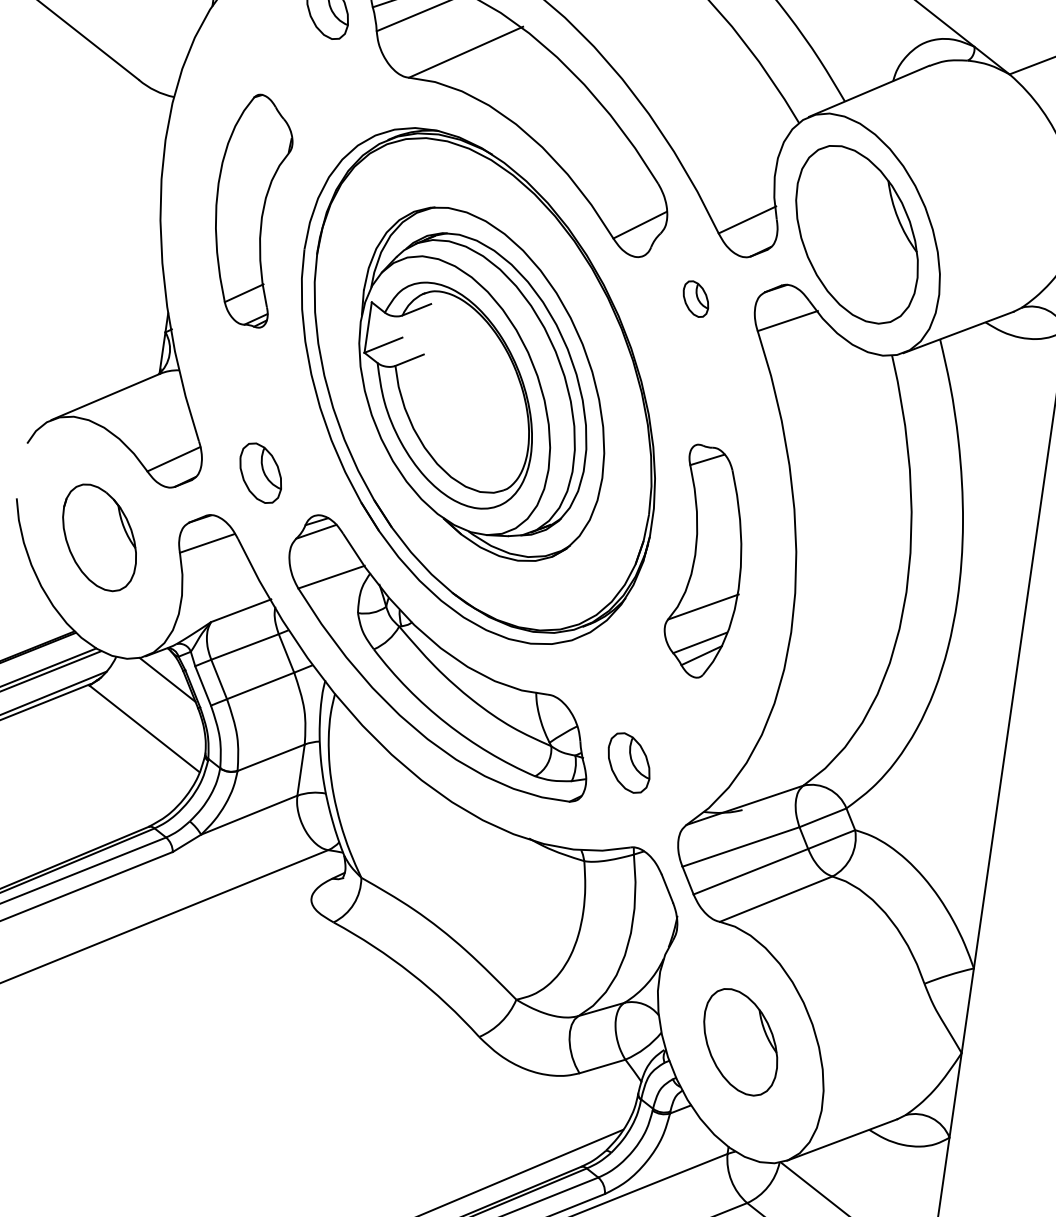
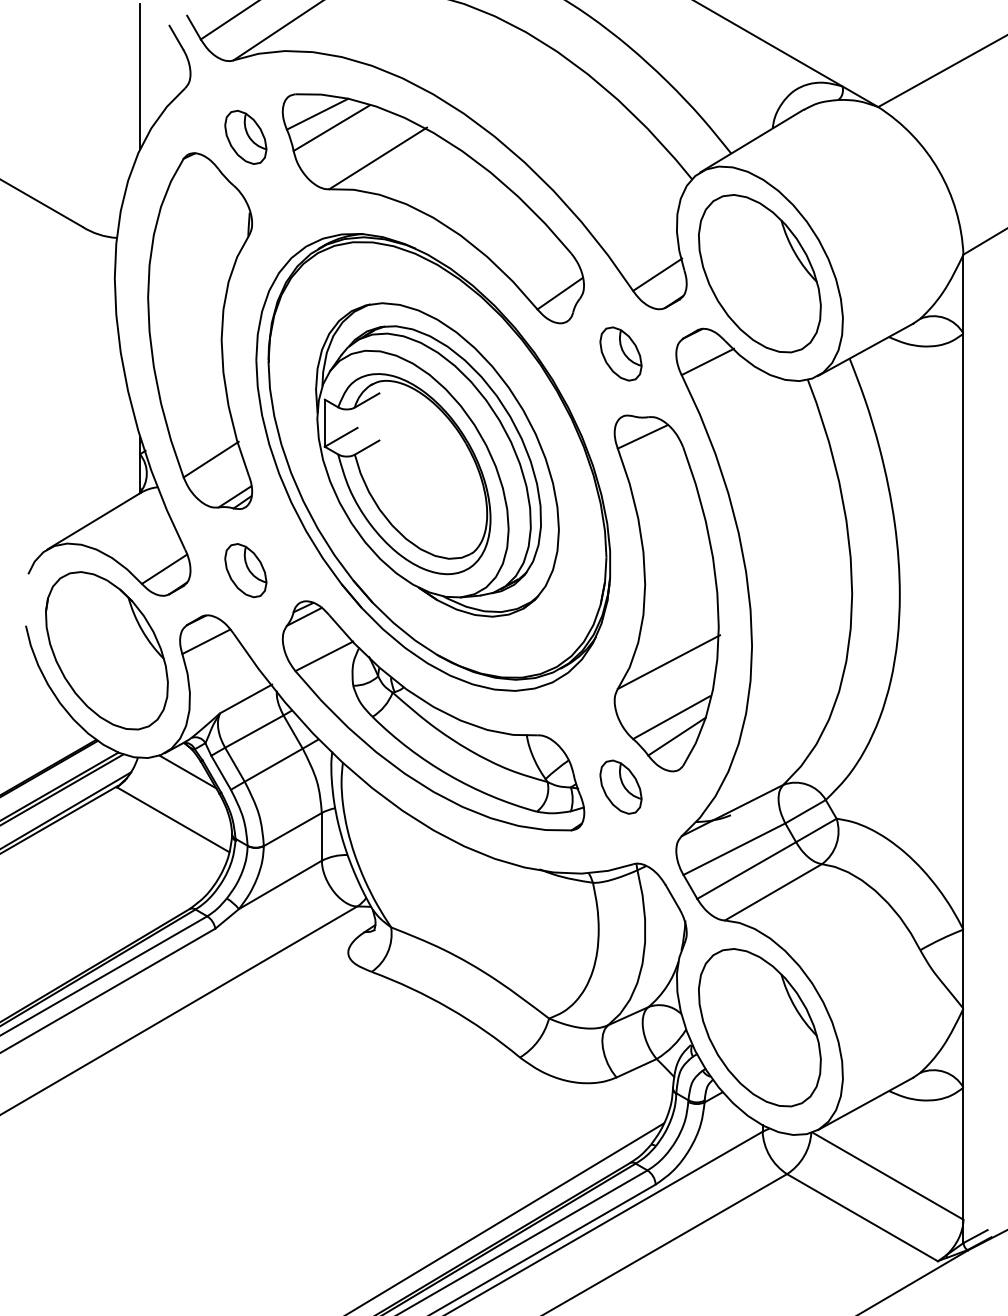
part: (249, 209) -> (200, 330), size x1.67
part: (695, 298) -> (620, 353), size x1.67
part: (99, 537) -> (106, 650), size x1.67
part: (708, 562) -> (667, 593), size x1.67
part: (740, 1041) -> (759, 1027), size x1.67

